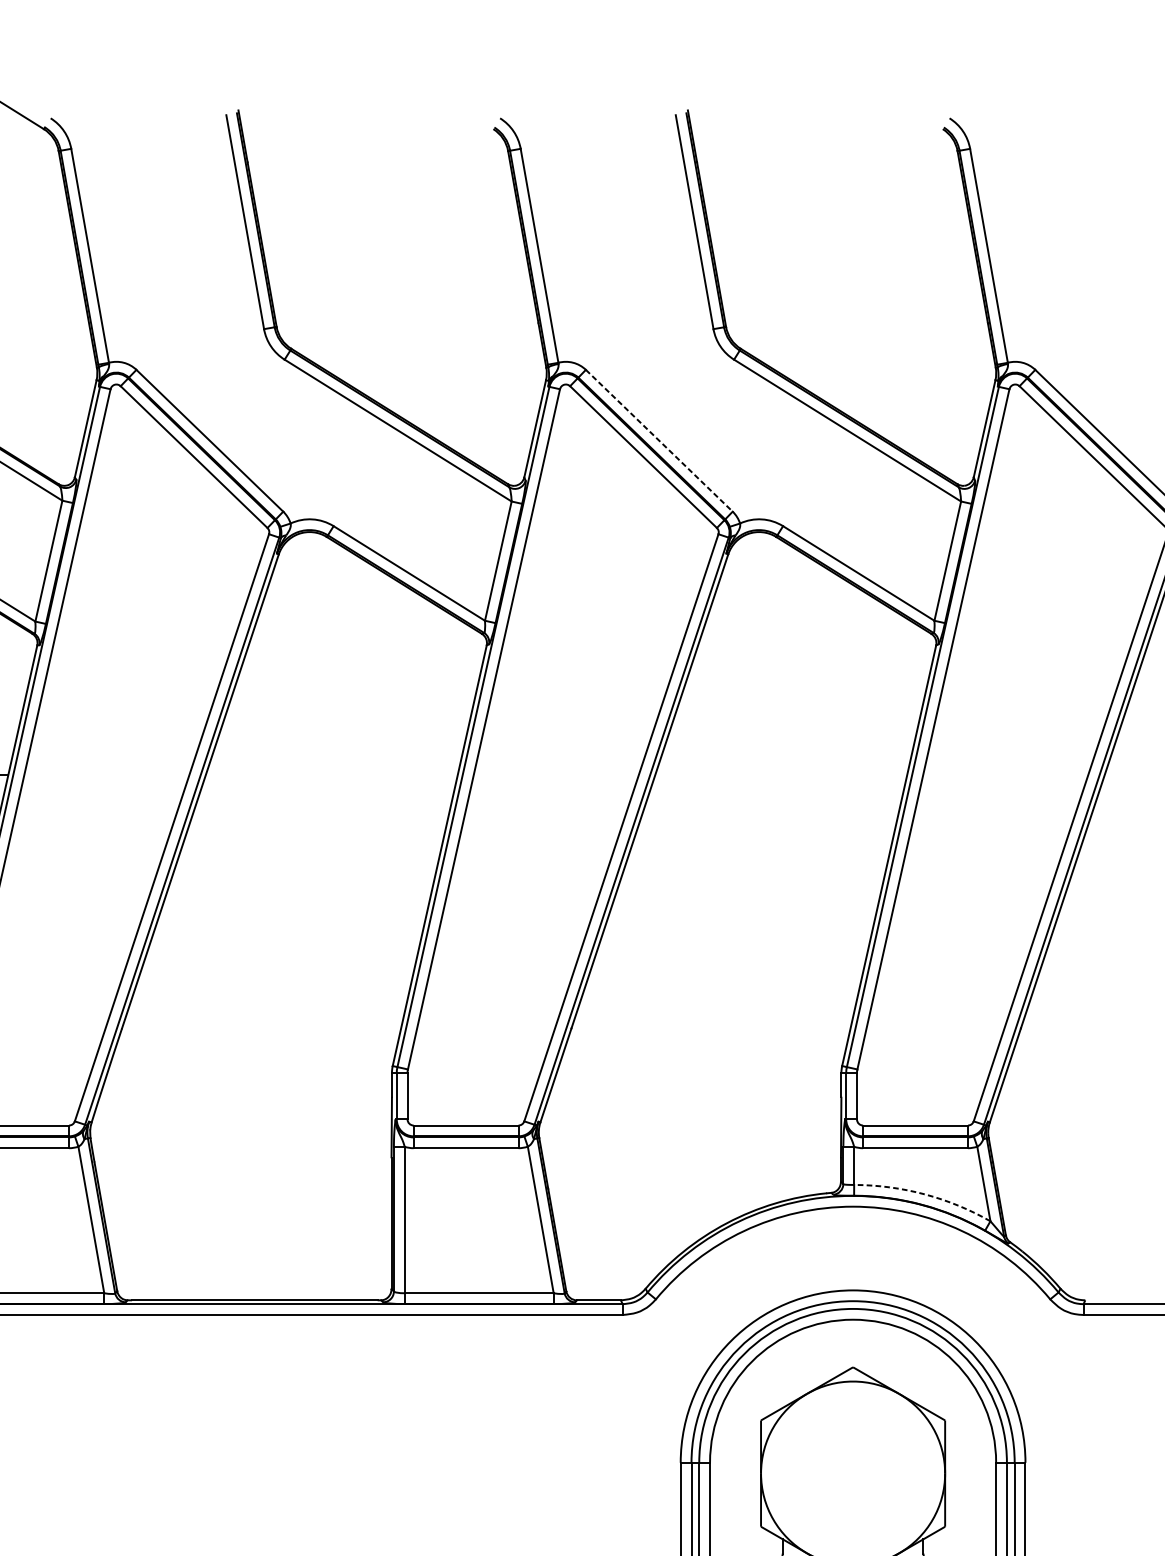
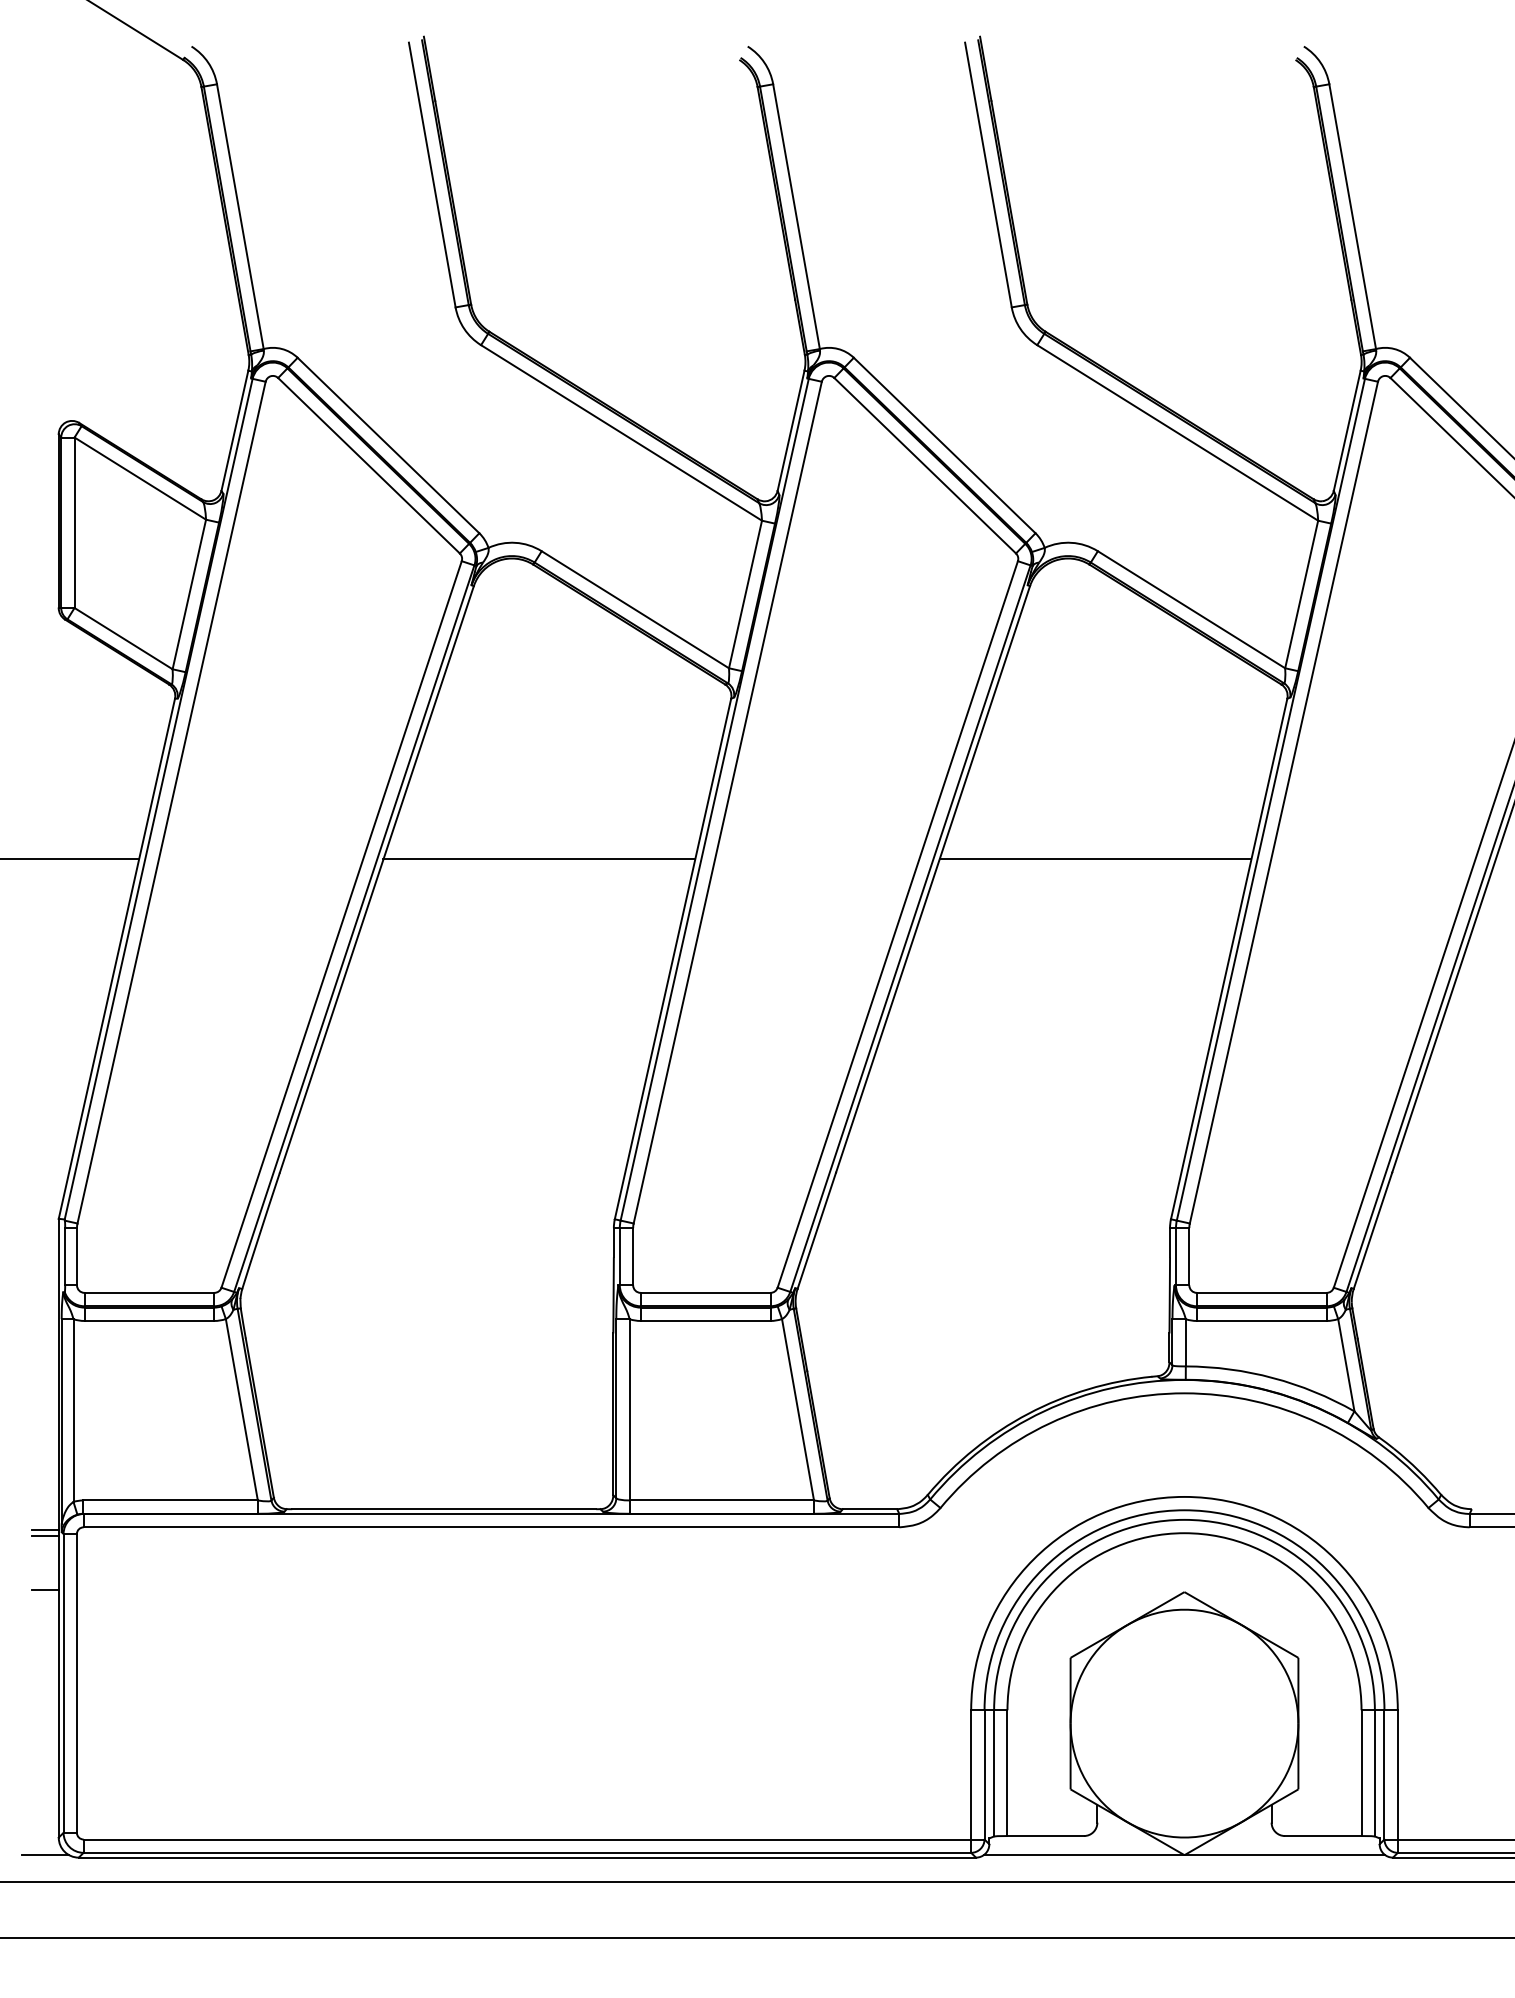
line: (659, 440) -> (945, 445), dashed -> solid
line: (331, 775) -> (539, 859), added
line: (781, 775) -> (1095, 859), added
arc: (925, 1194) -> (1273, 1378), dashed -> solid

